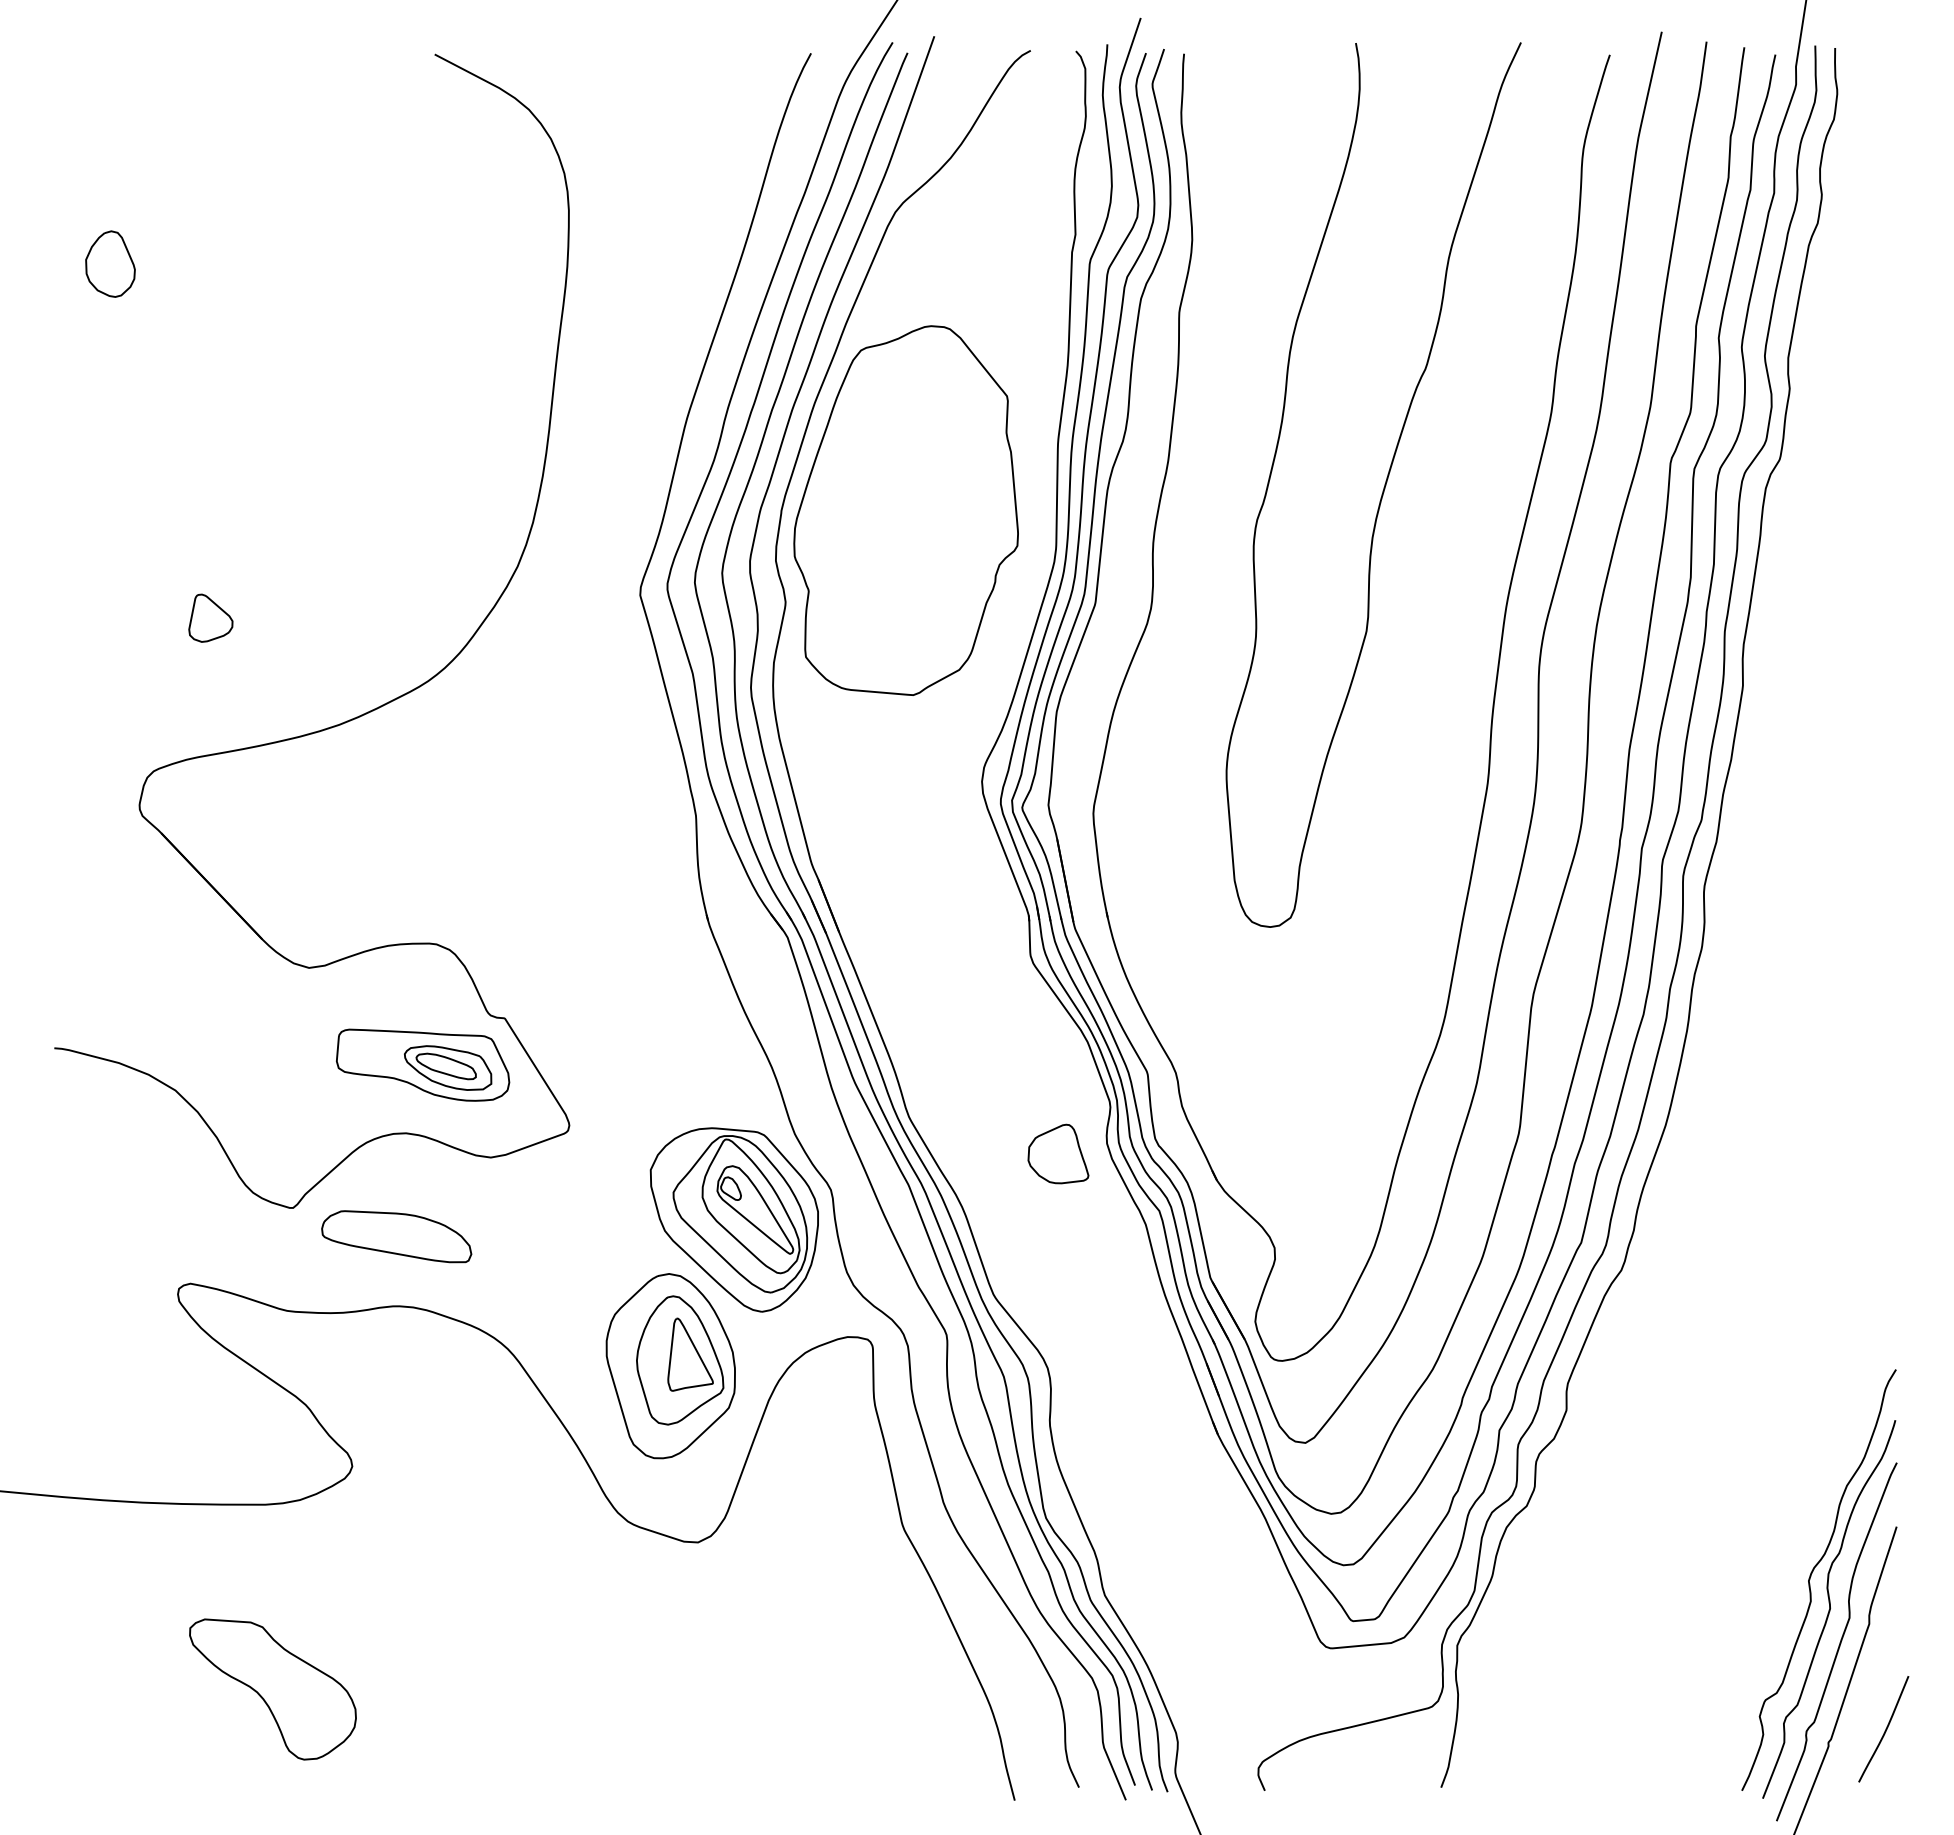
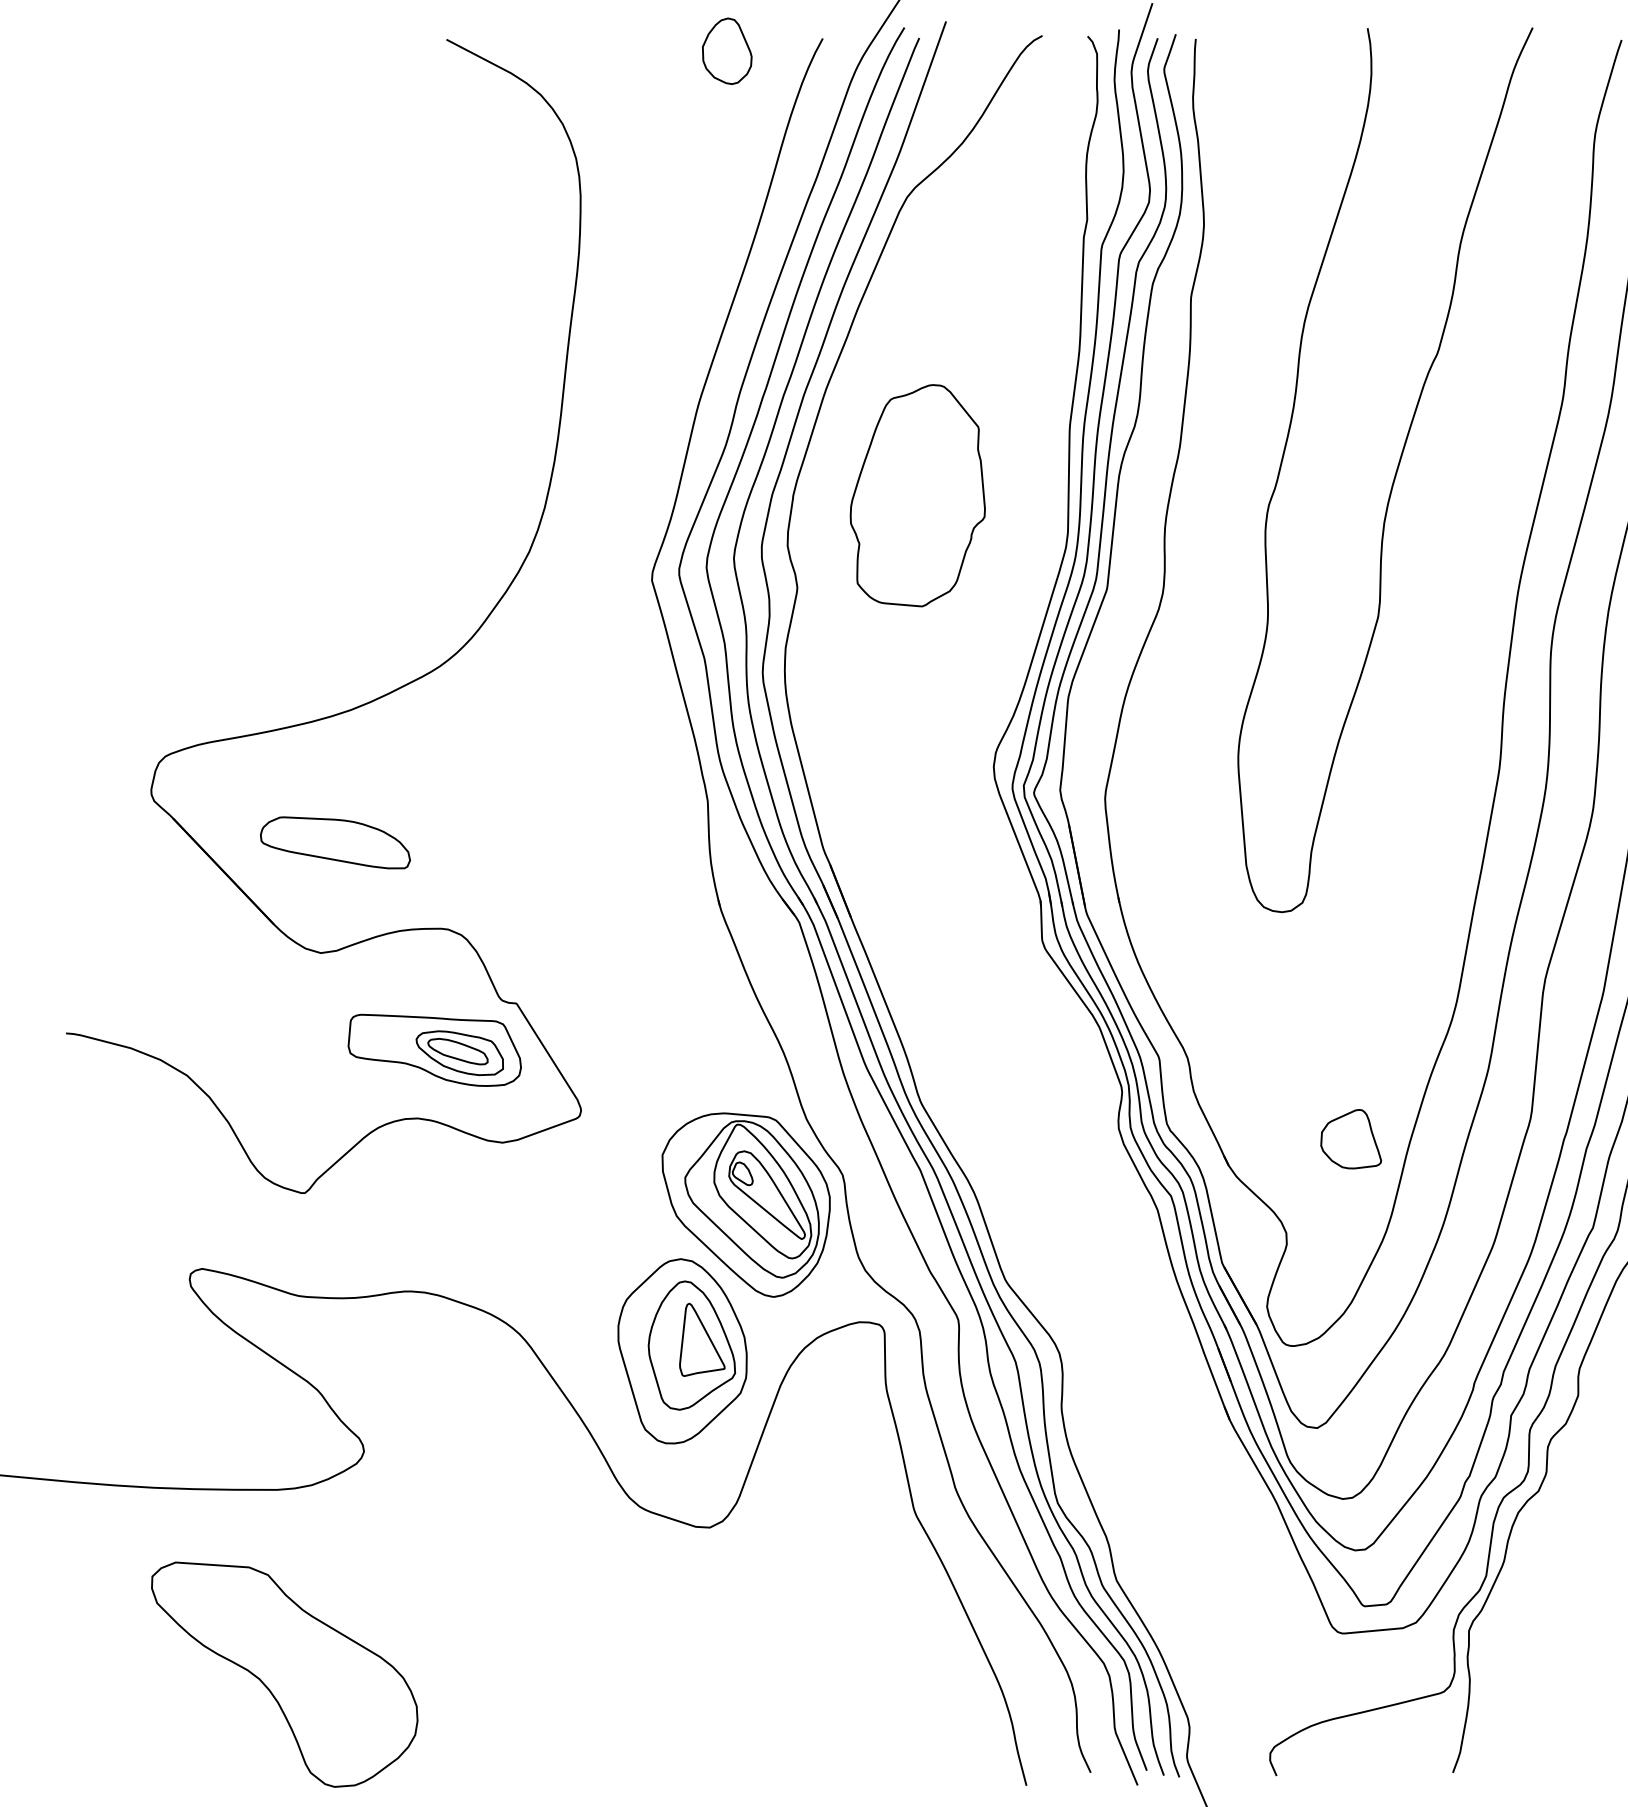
part: (110, 263) -> (727, 50), moved
part: (905, 510) -> (917, 495), size x0.6
part: (210, 617) -> (222, 602), removed
part: (1058, 1153) -> (1351, 1138), moved
part: (396, 1236) -> (335, 842), moved
part: (272, 1689) -> (284, 1674), size x1.6

